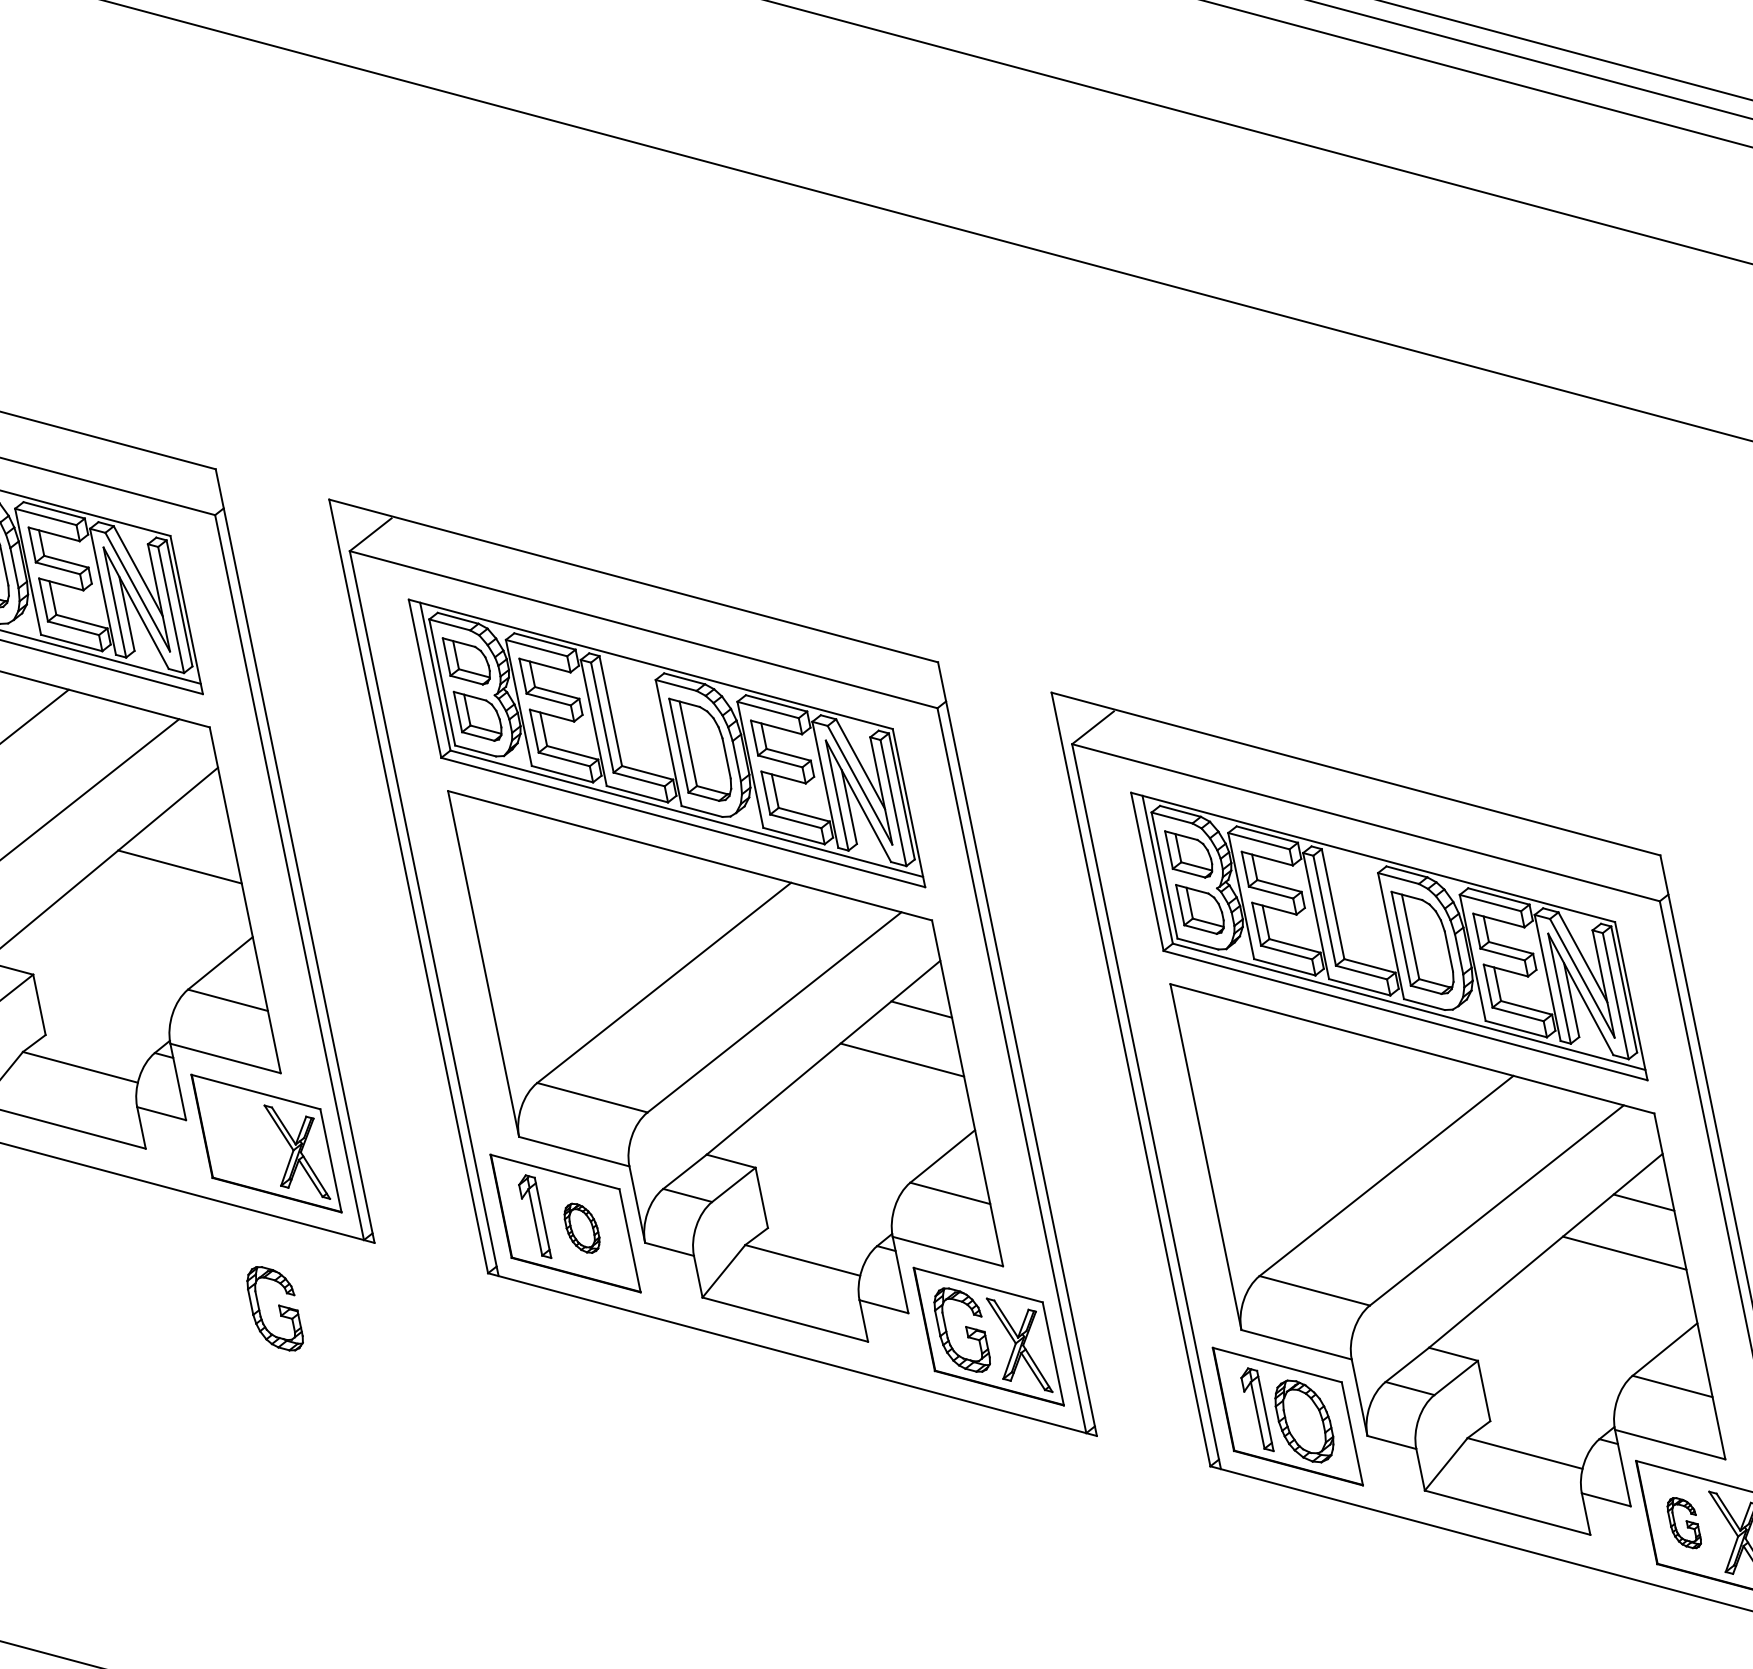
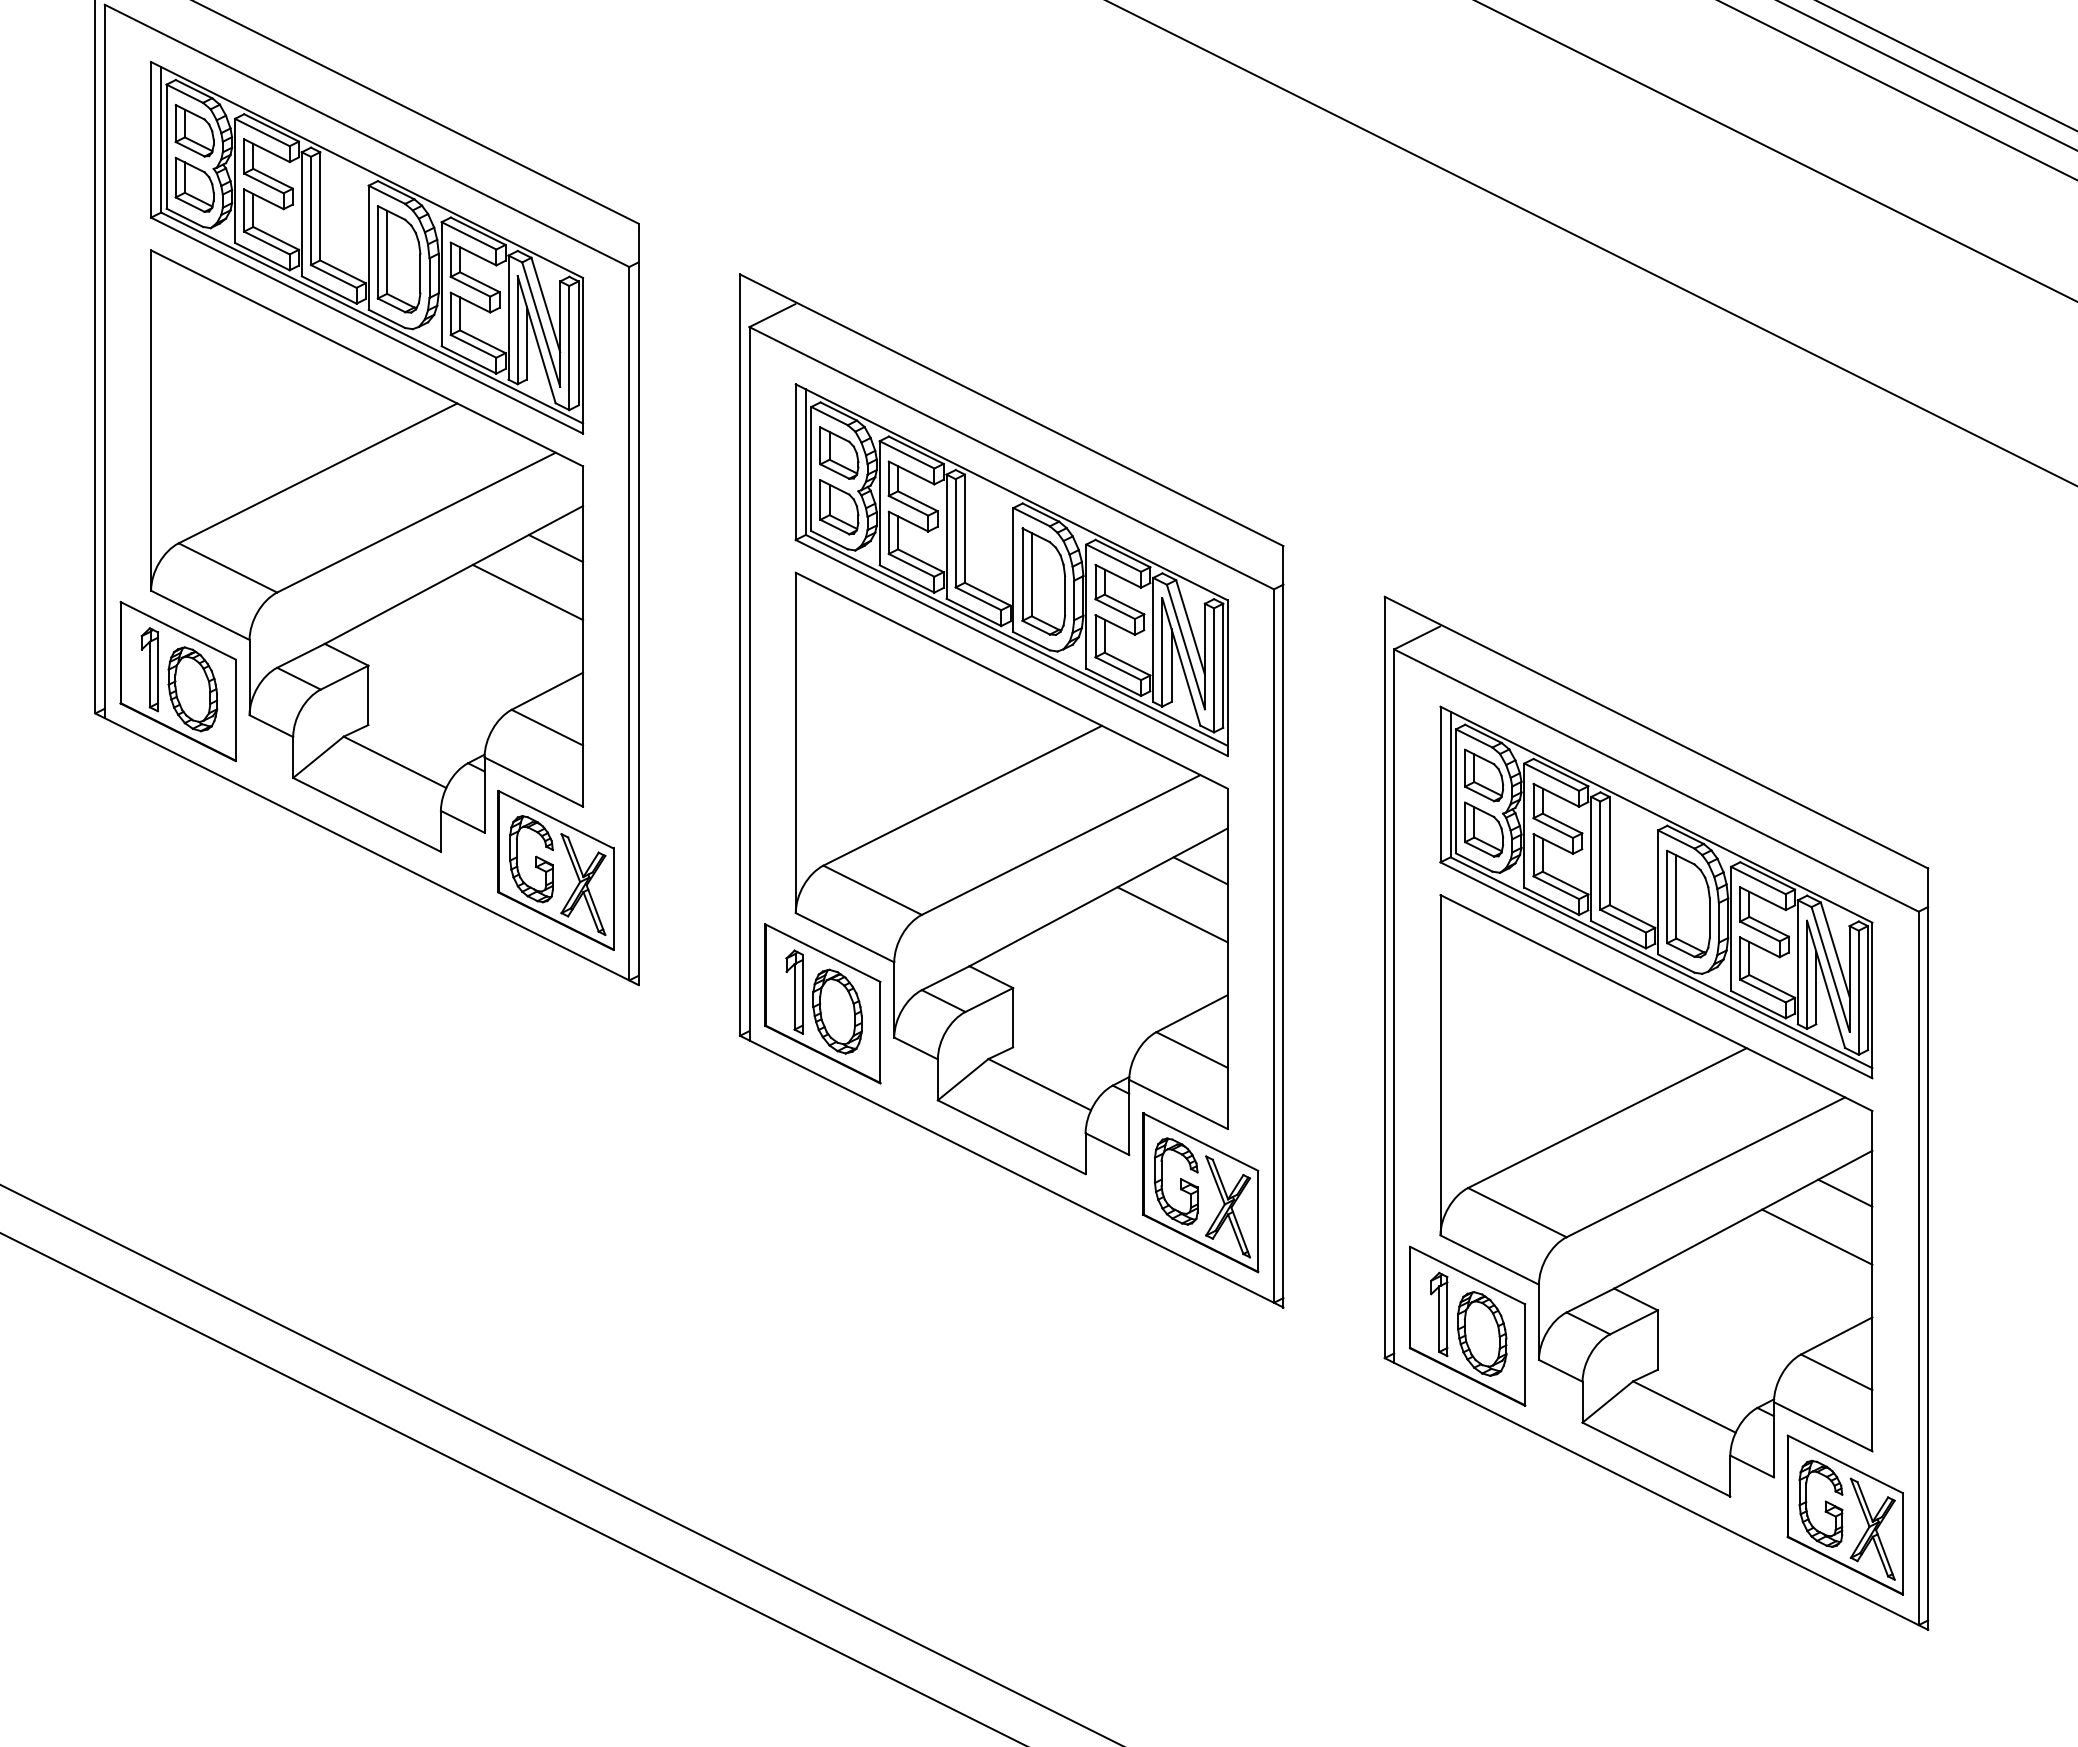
line: (198, 816) -> (555, 548), added
part: (582, 1228) -> (837, 1011), size x1.67
part: (274, 1309) -> (531, 859), moved
part: (1683, 1523) -> (1820, 1503), size x1.67

